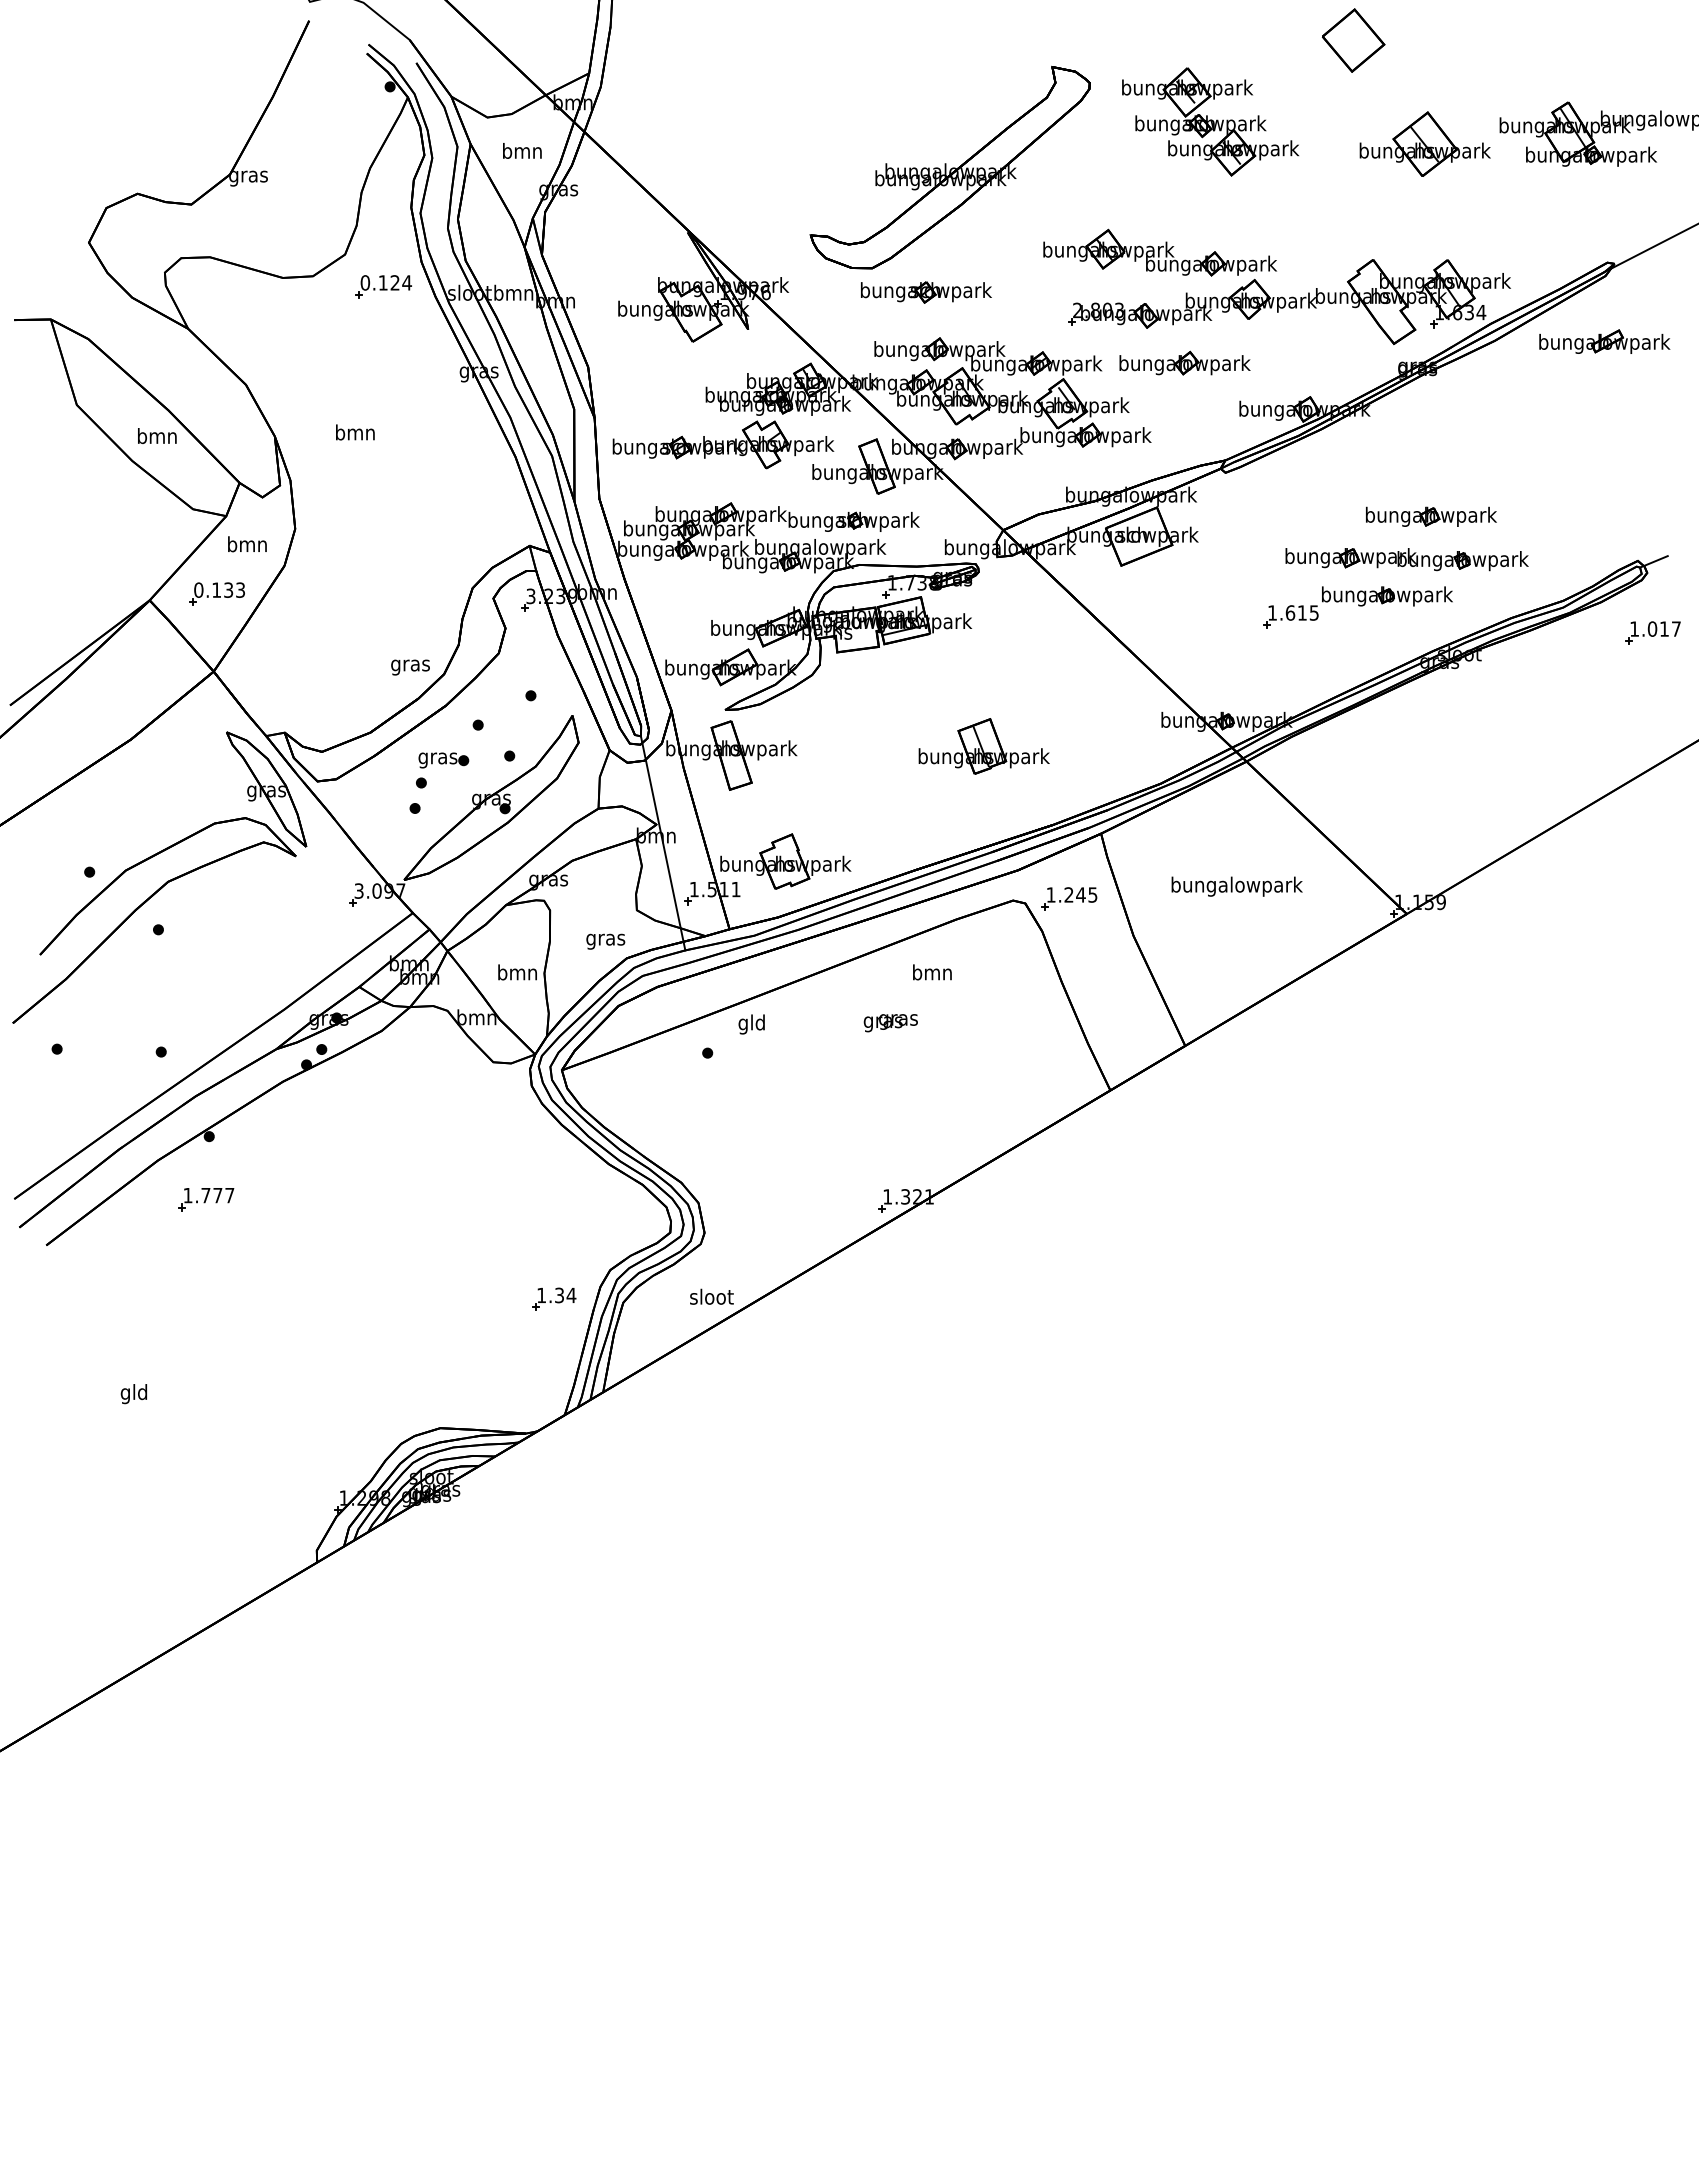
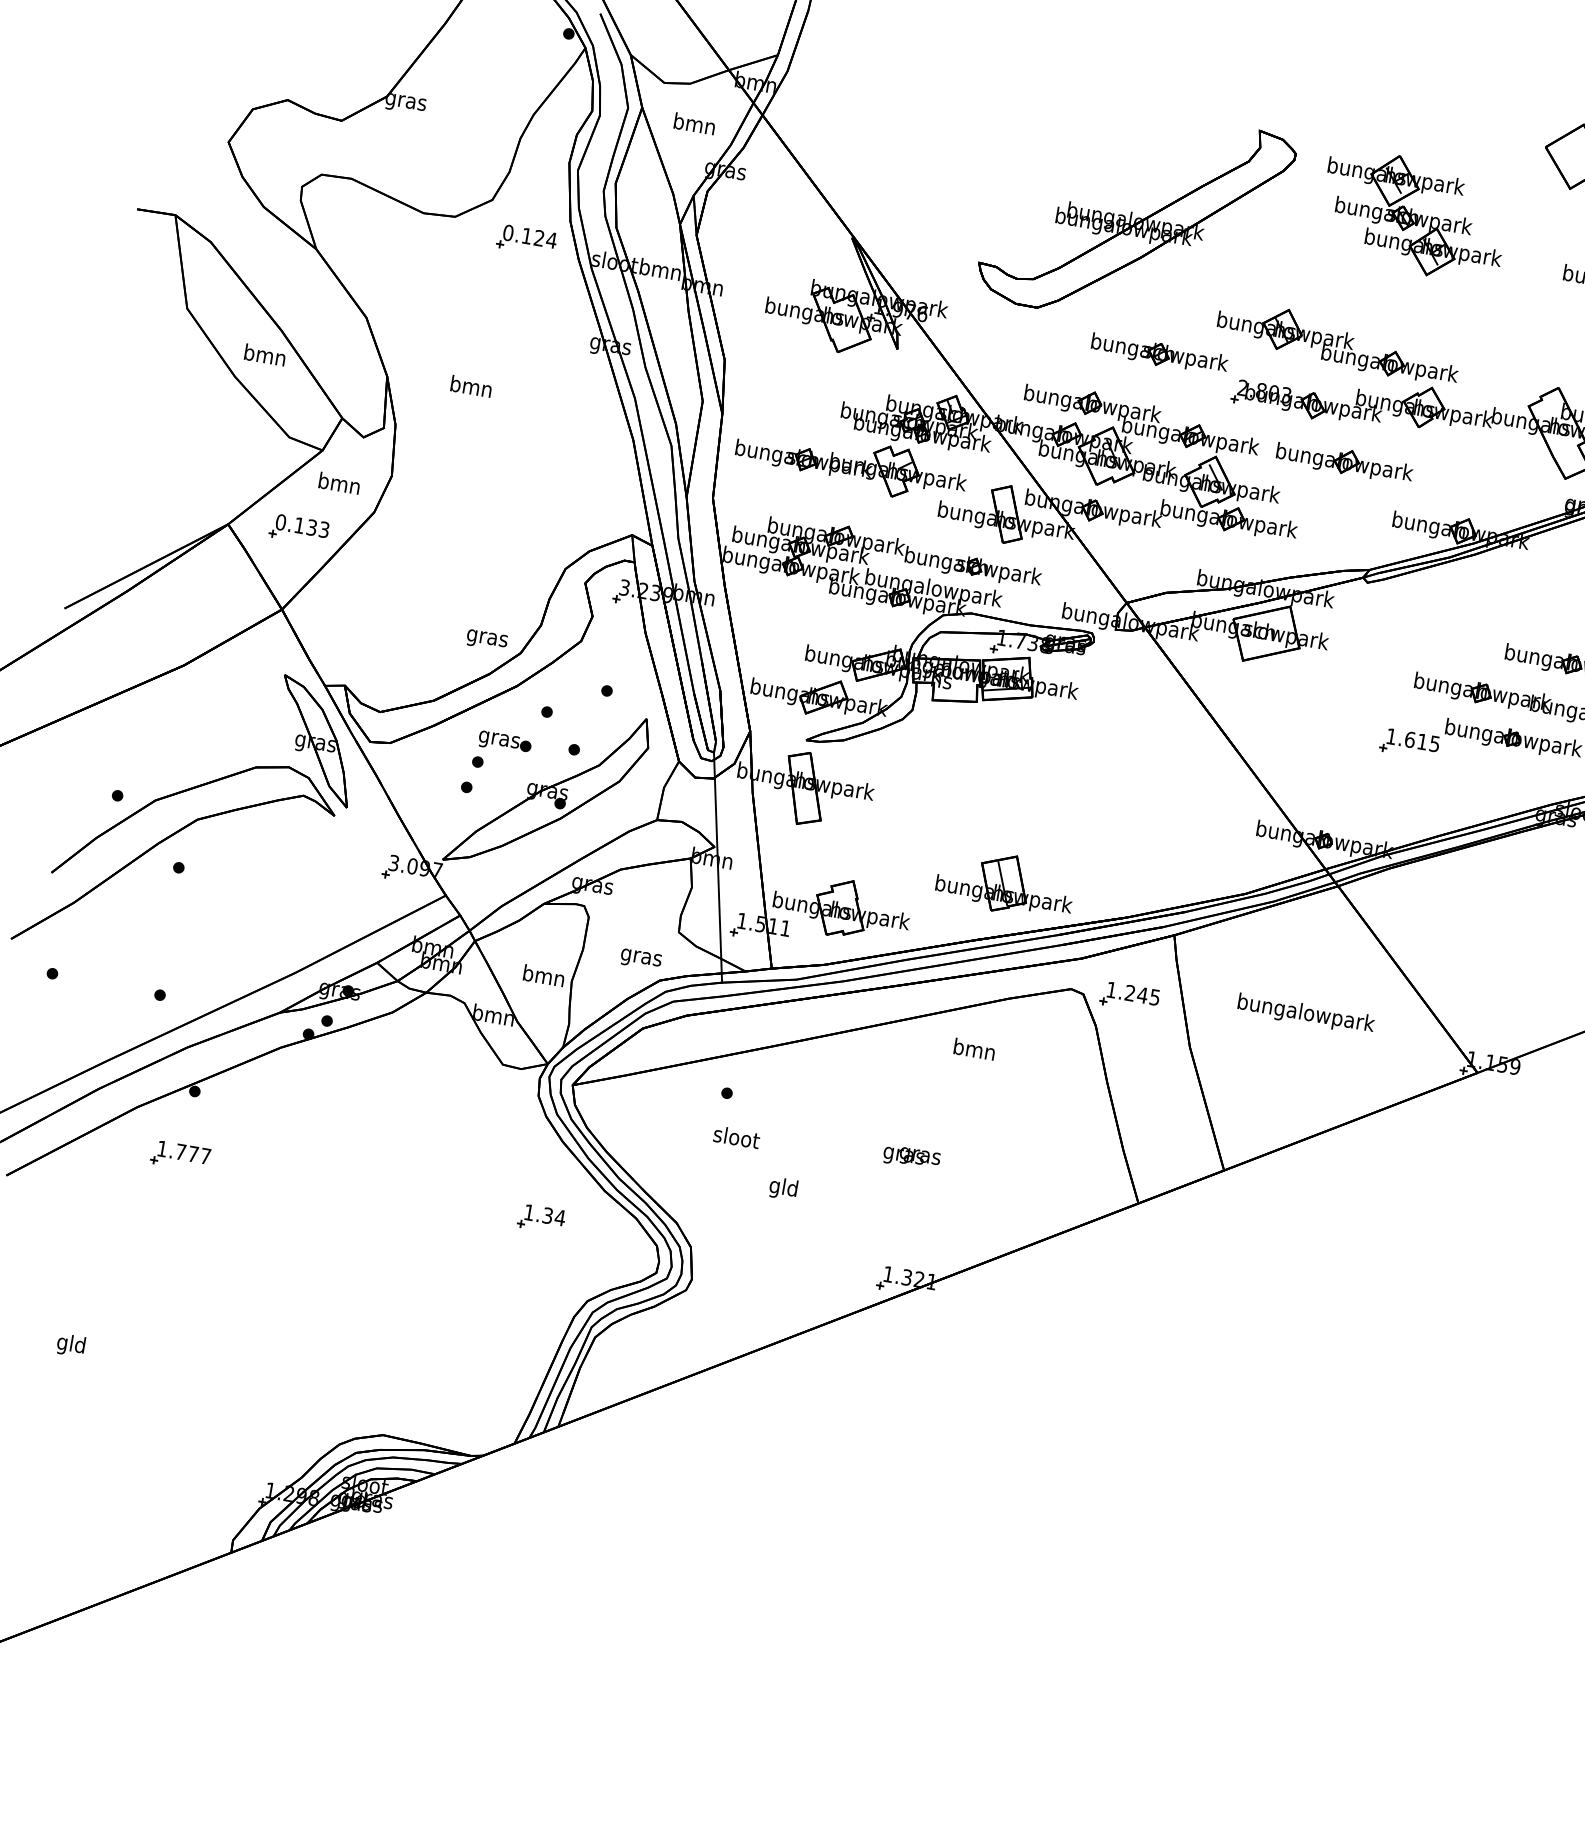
part: (926, 292) -> (1159, 354), moved
part: (983, 746) -> (1005, 883), moved
text: (890, 1023) -> (911, 1158), moved
text: (751, 1024) -> (783, 1188), moved
text: (711, 1296) -> (736, 1136), moved
part: (554, 1298) -> (542, 1218), moved

